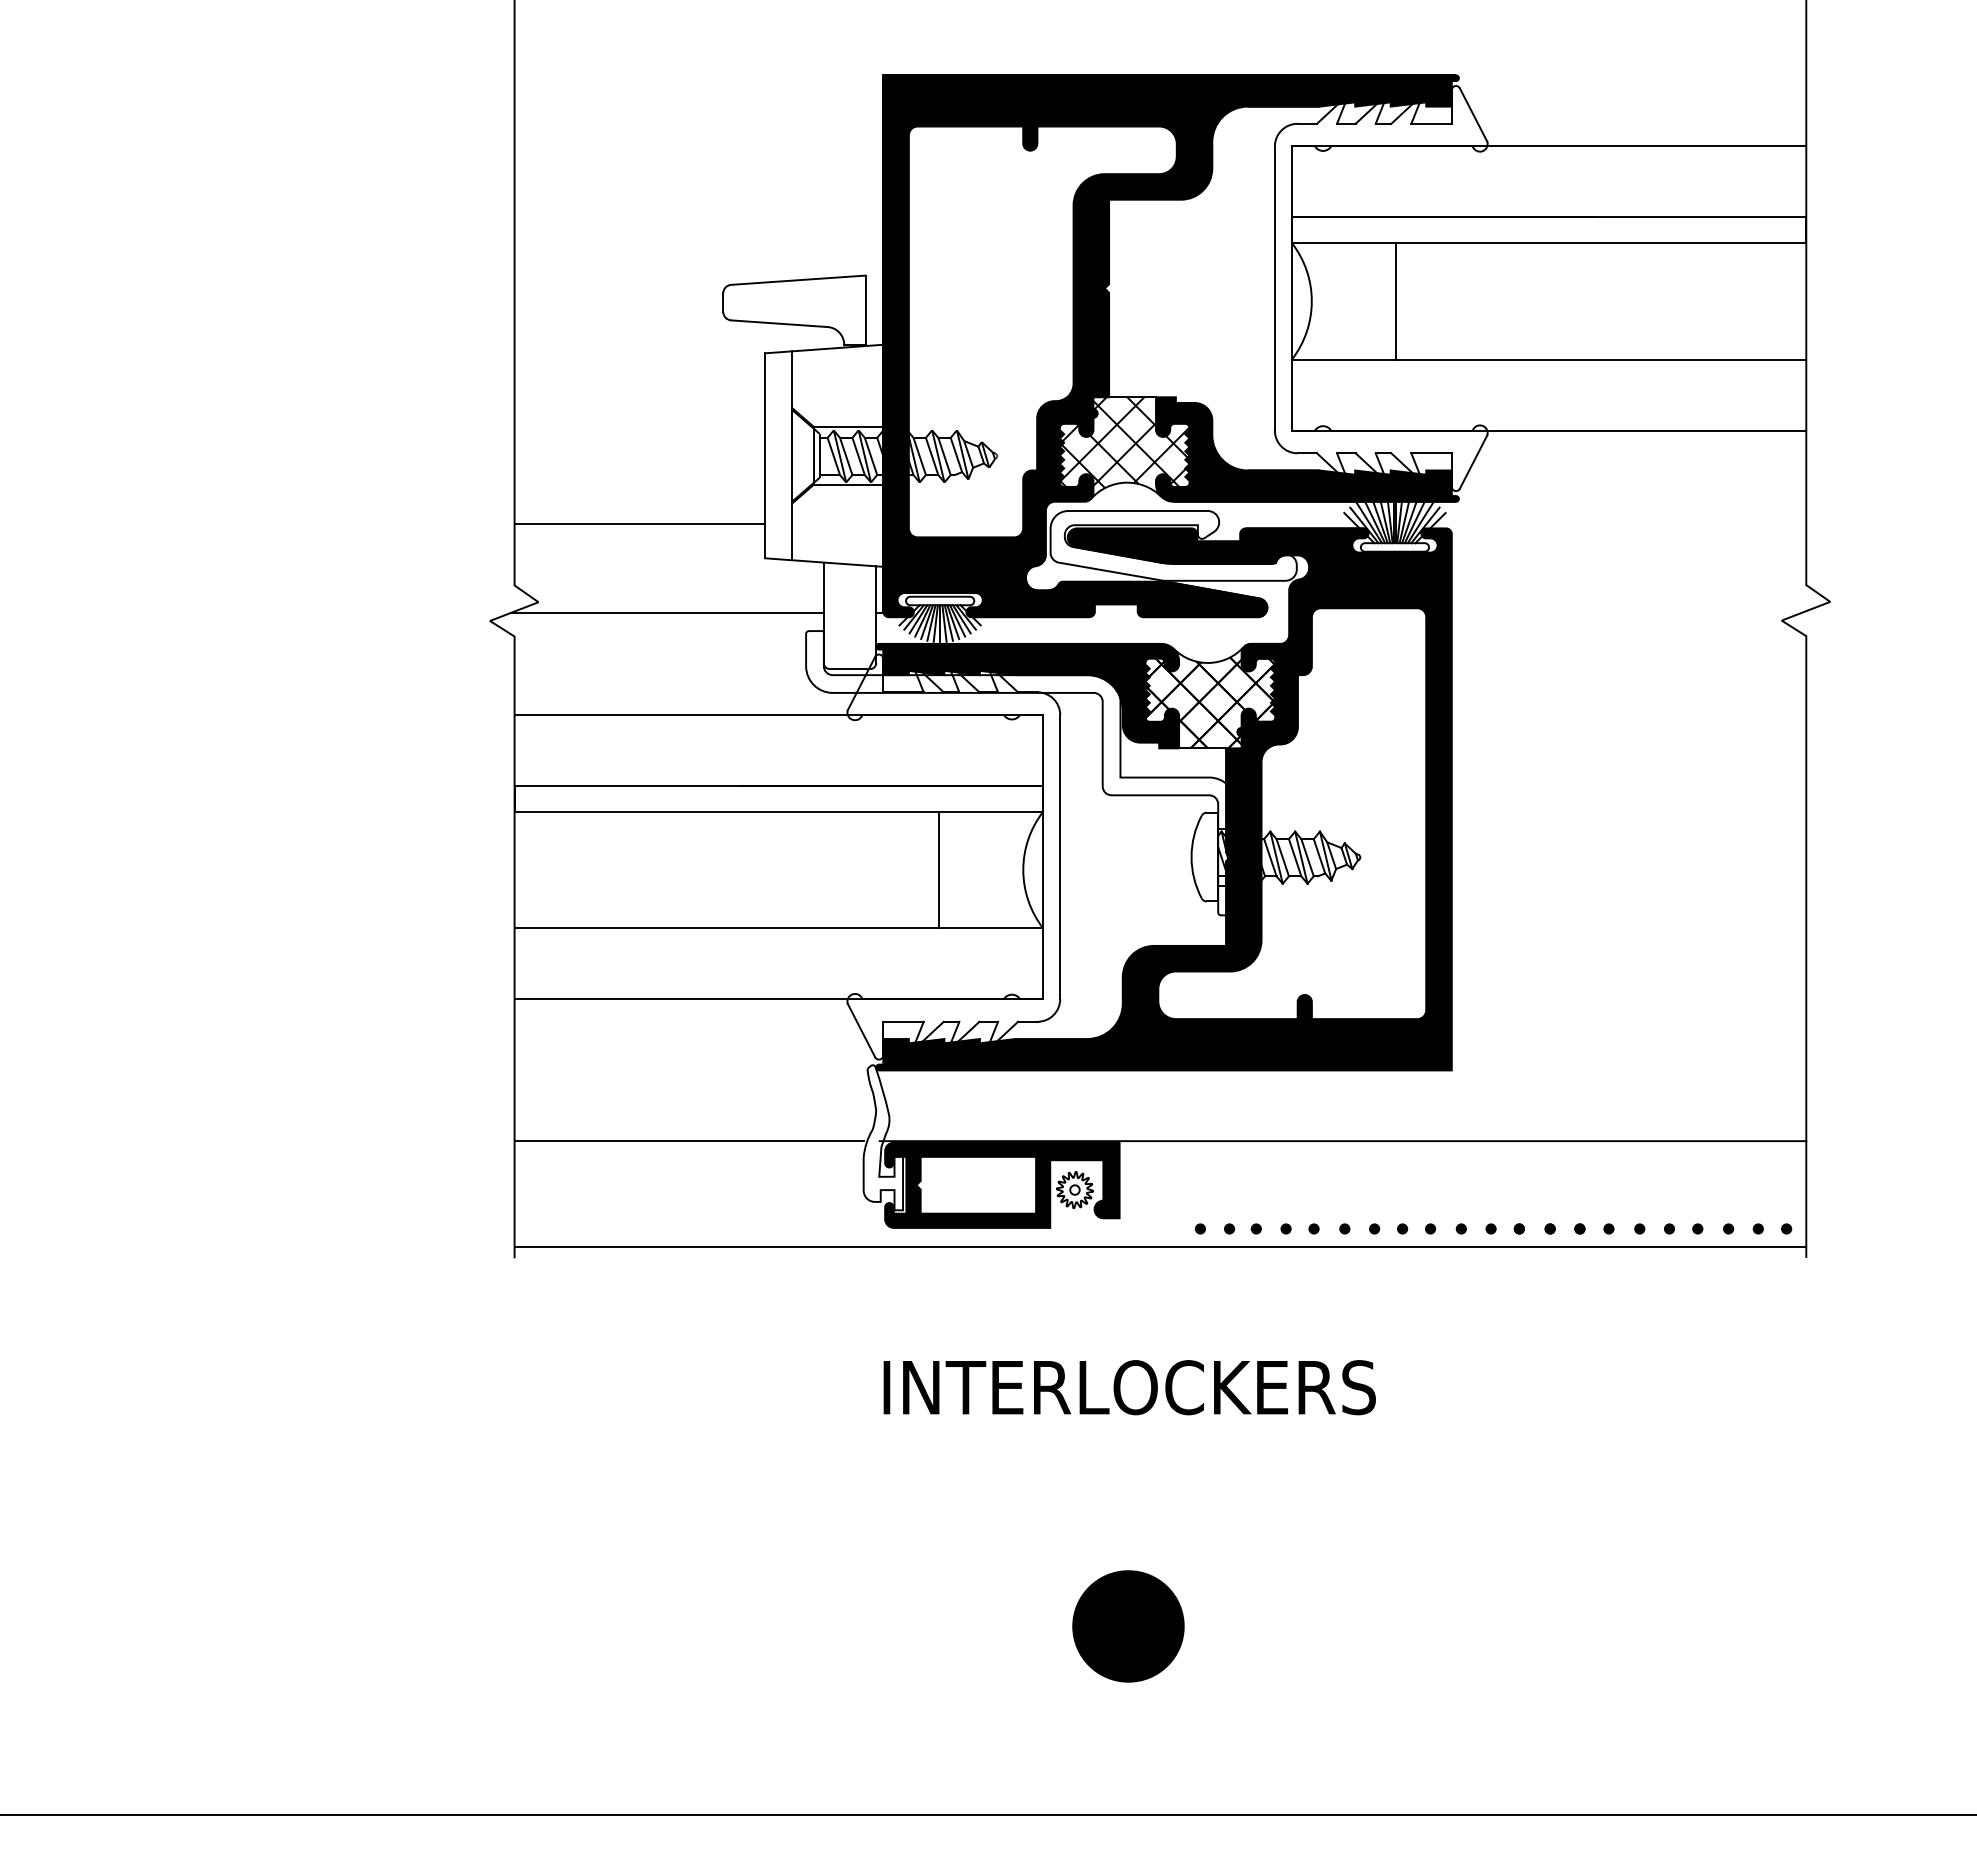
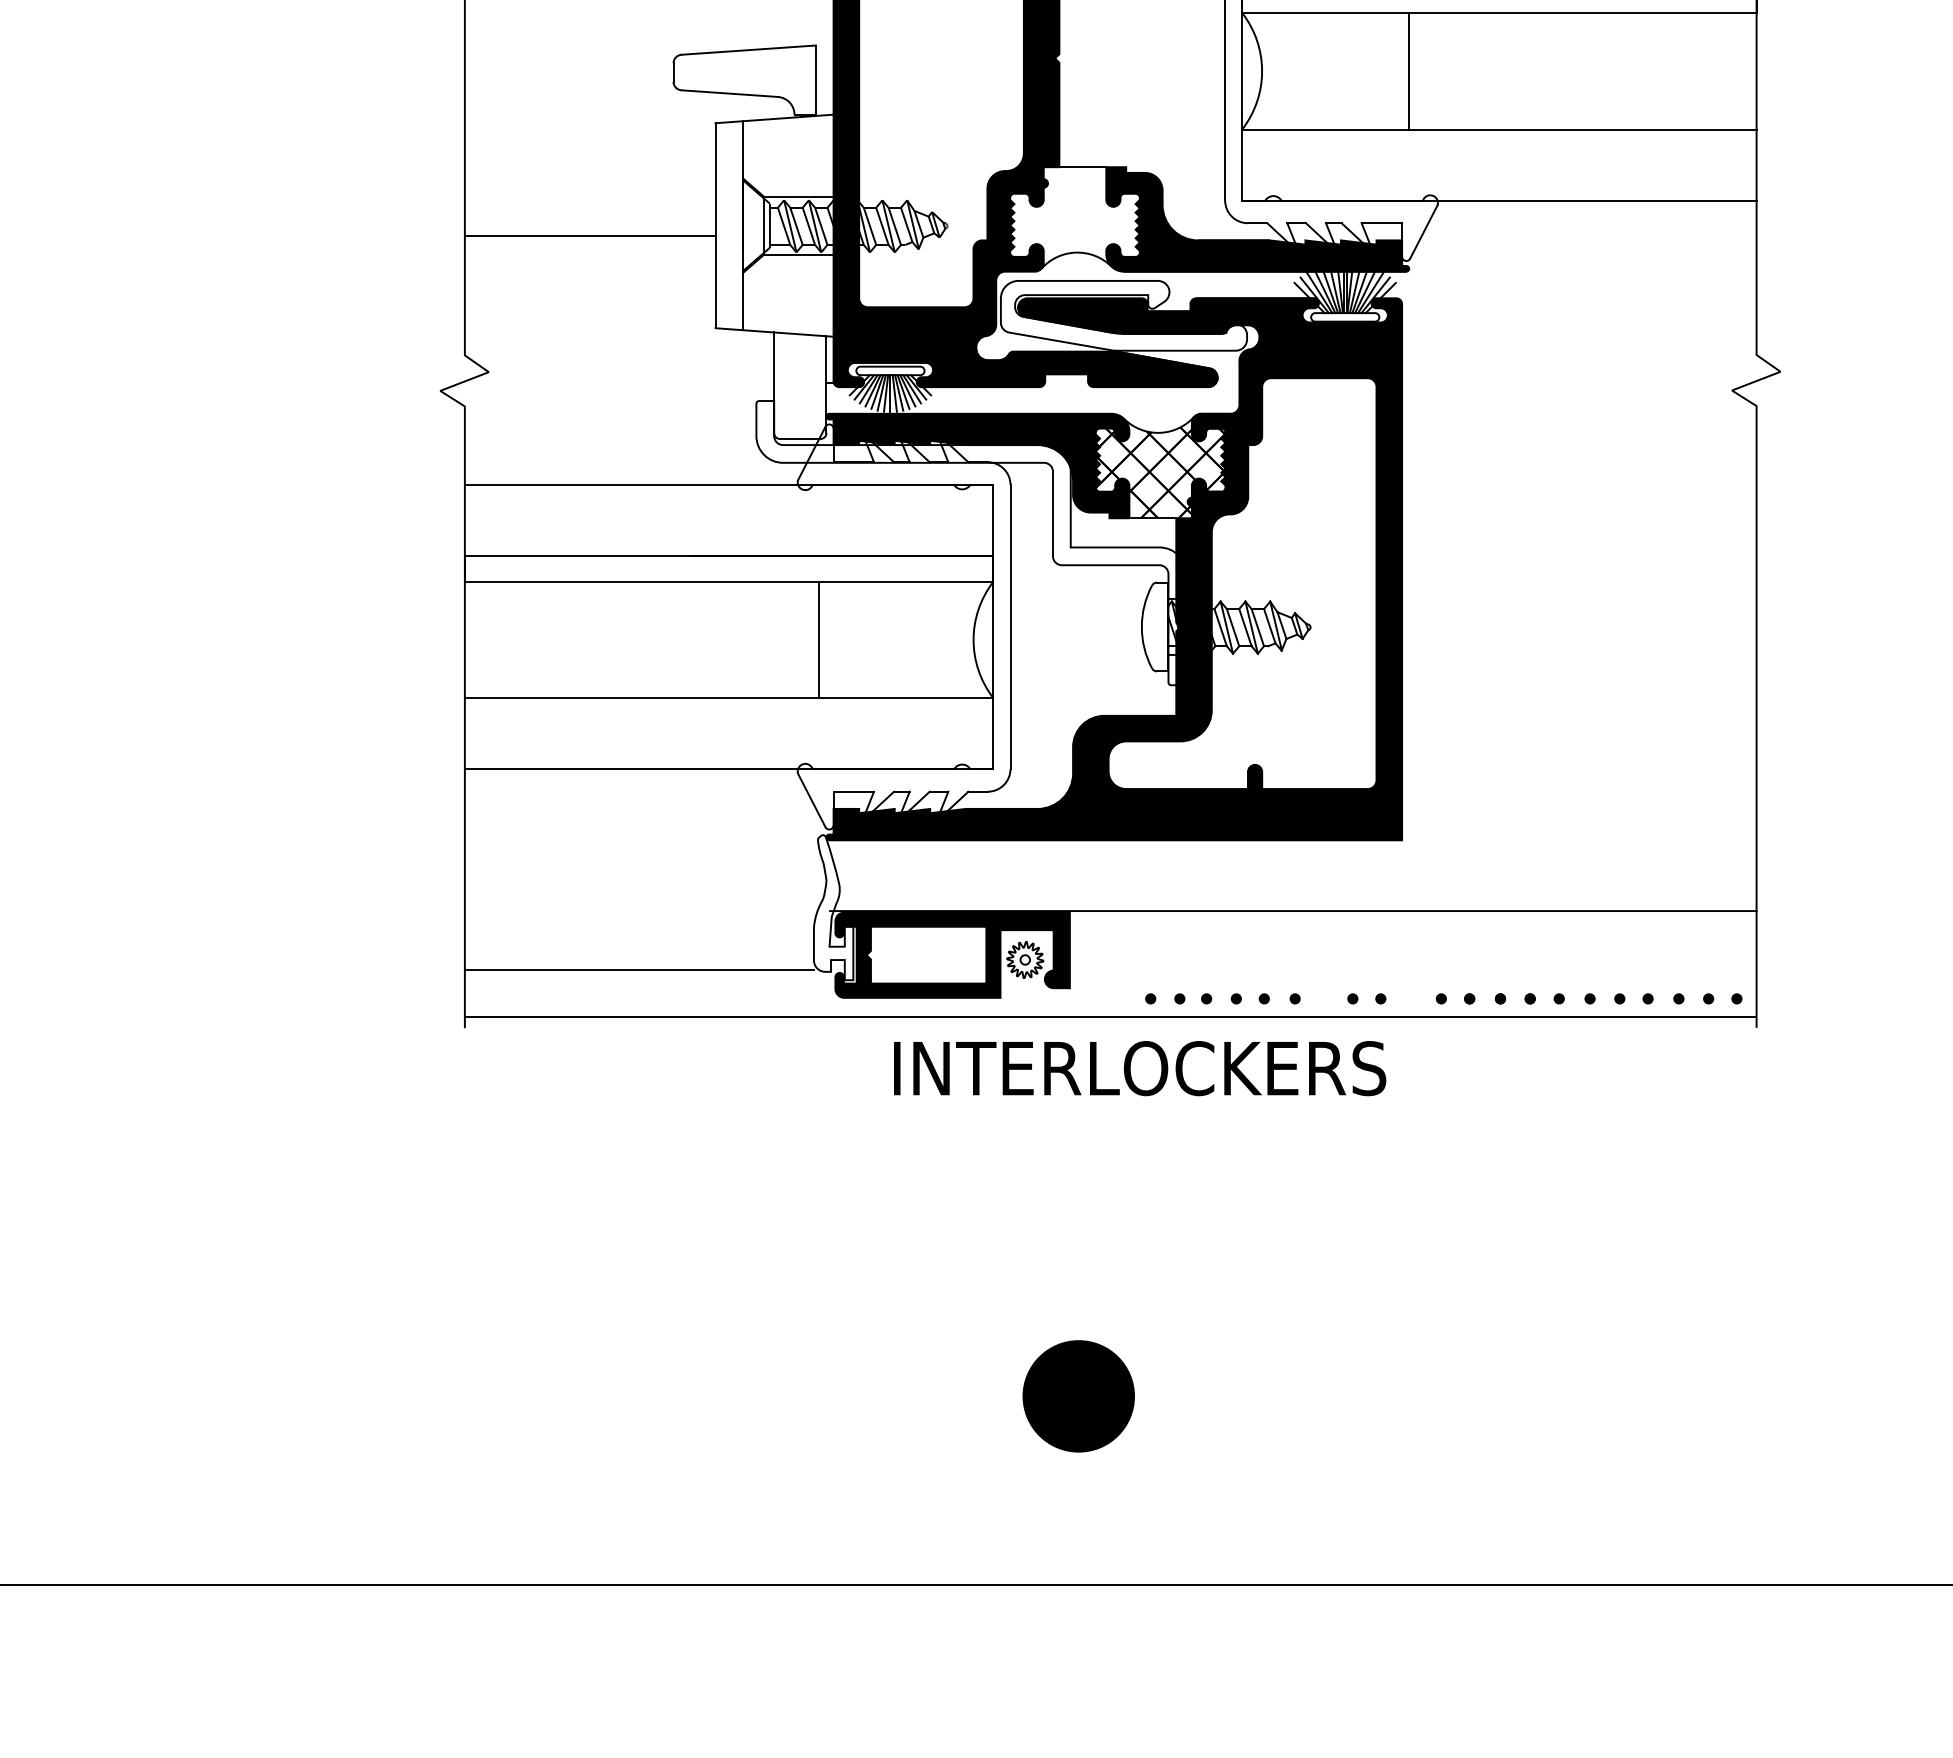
line: (1395, 301) -> (1408, 71), moved
hatch: (1124, 446) -> (1074, 216), removed
line: (639, 524) -> (589, 236), moved
line: (666, 612) -> (616, 382), removed
line: (939, 869) -> (818, 639), moved
line: (688, 1141) -> (638, 970), moved
fill: (1374, 1228) -> (1324, 998), removed
fill: (1460, 1228) -> (1410, 998), removed
text: (1129, 1387) -> (1139, 1068), moved

